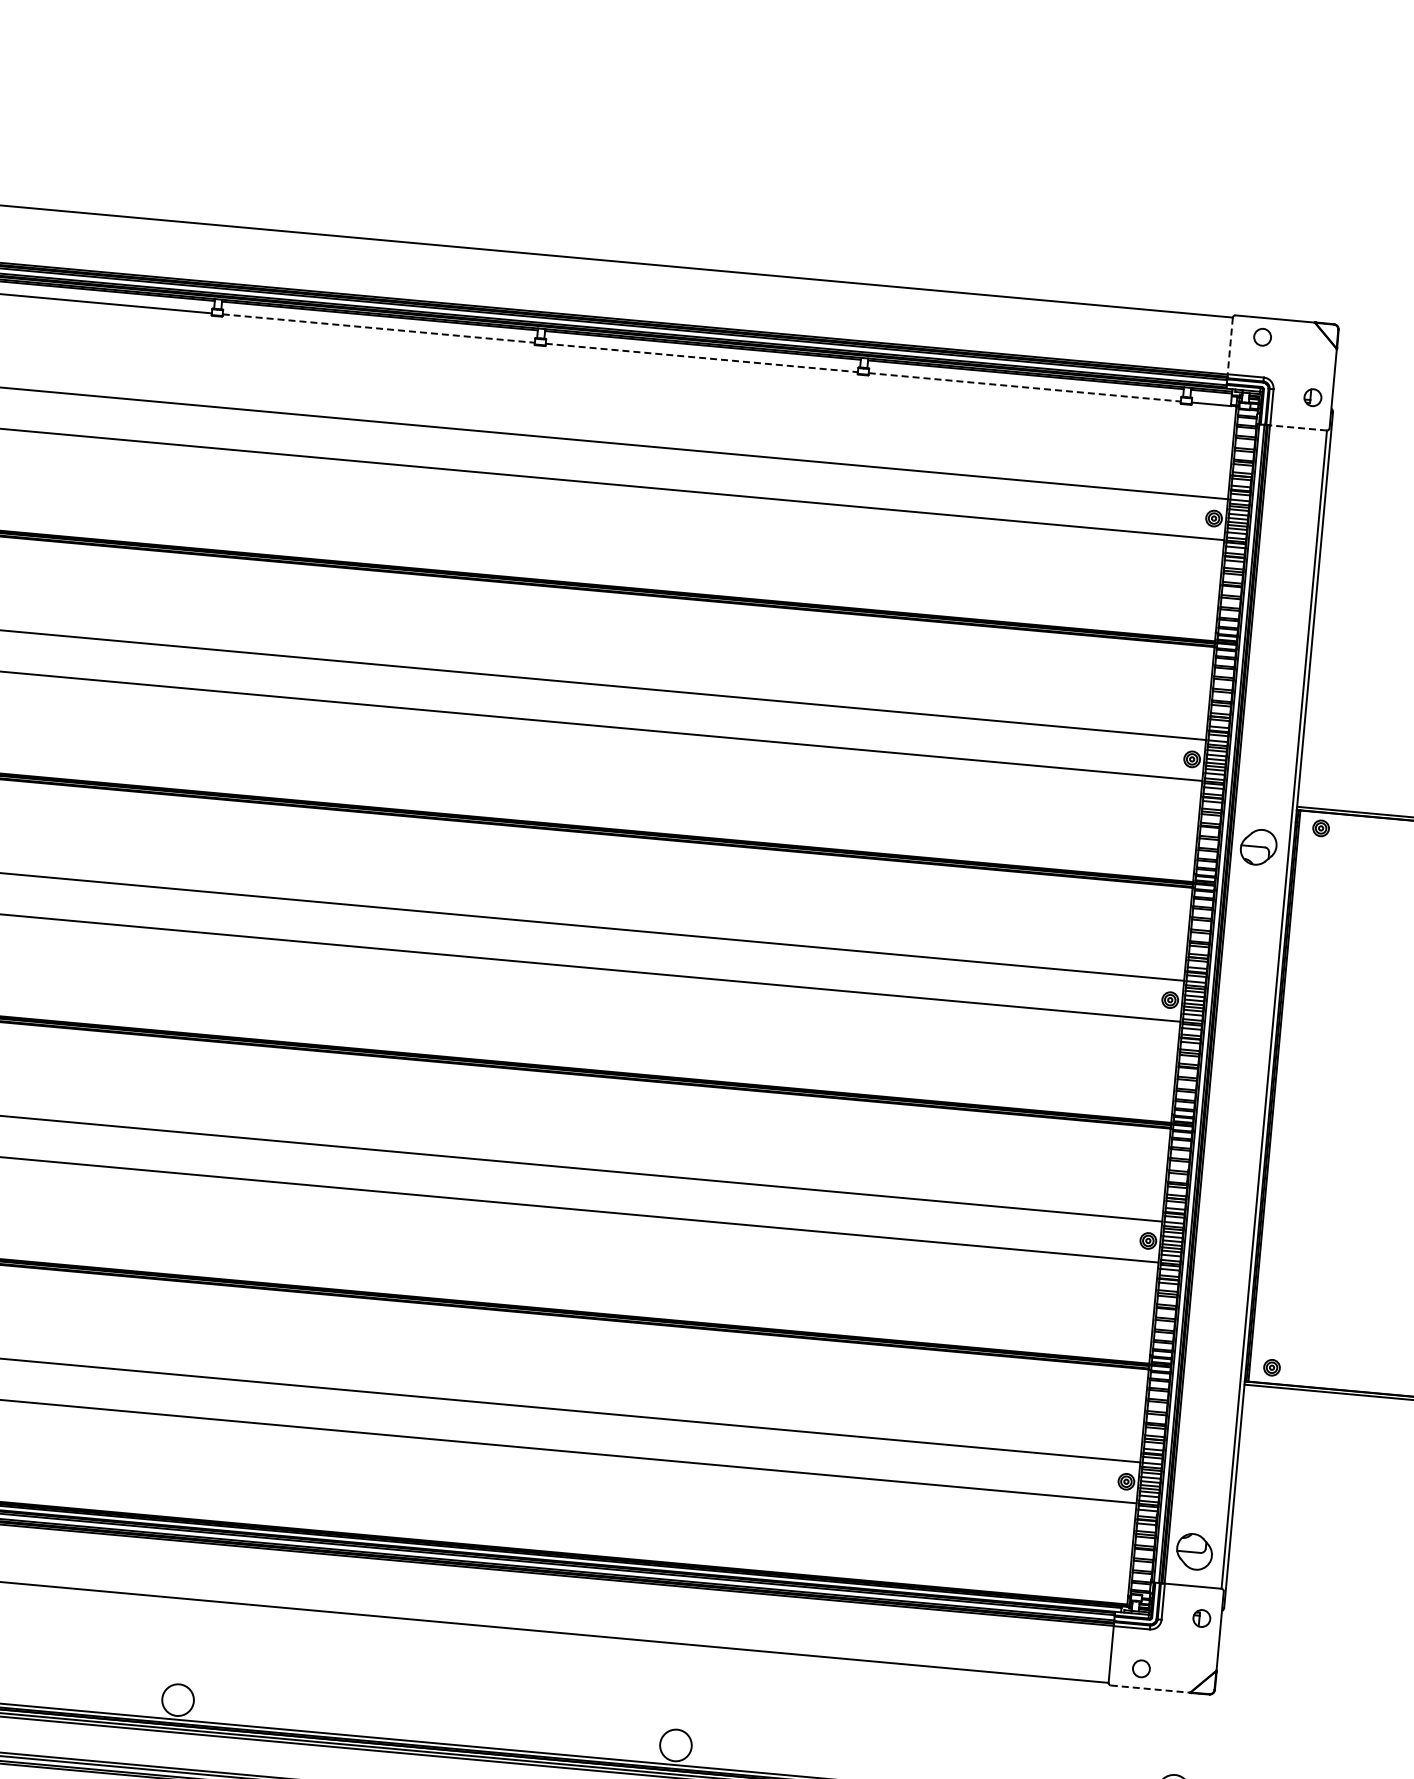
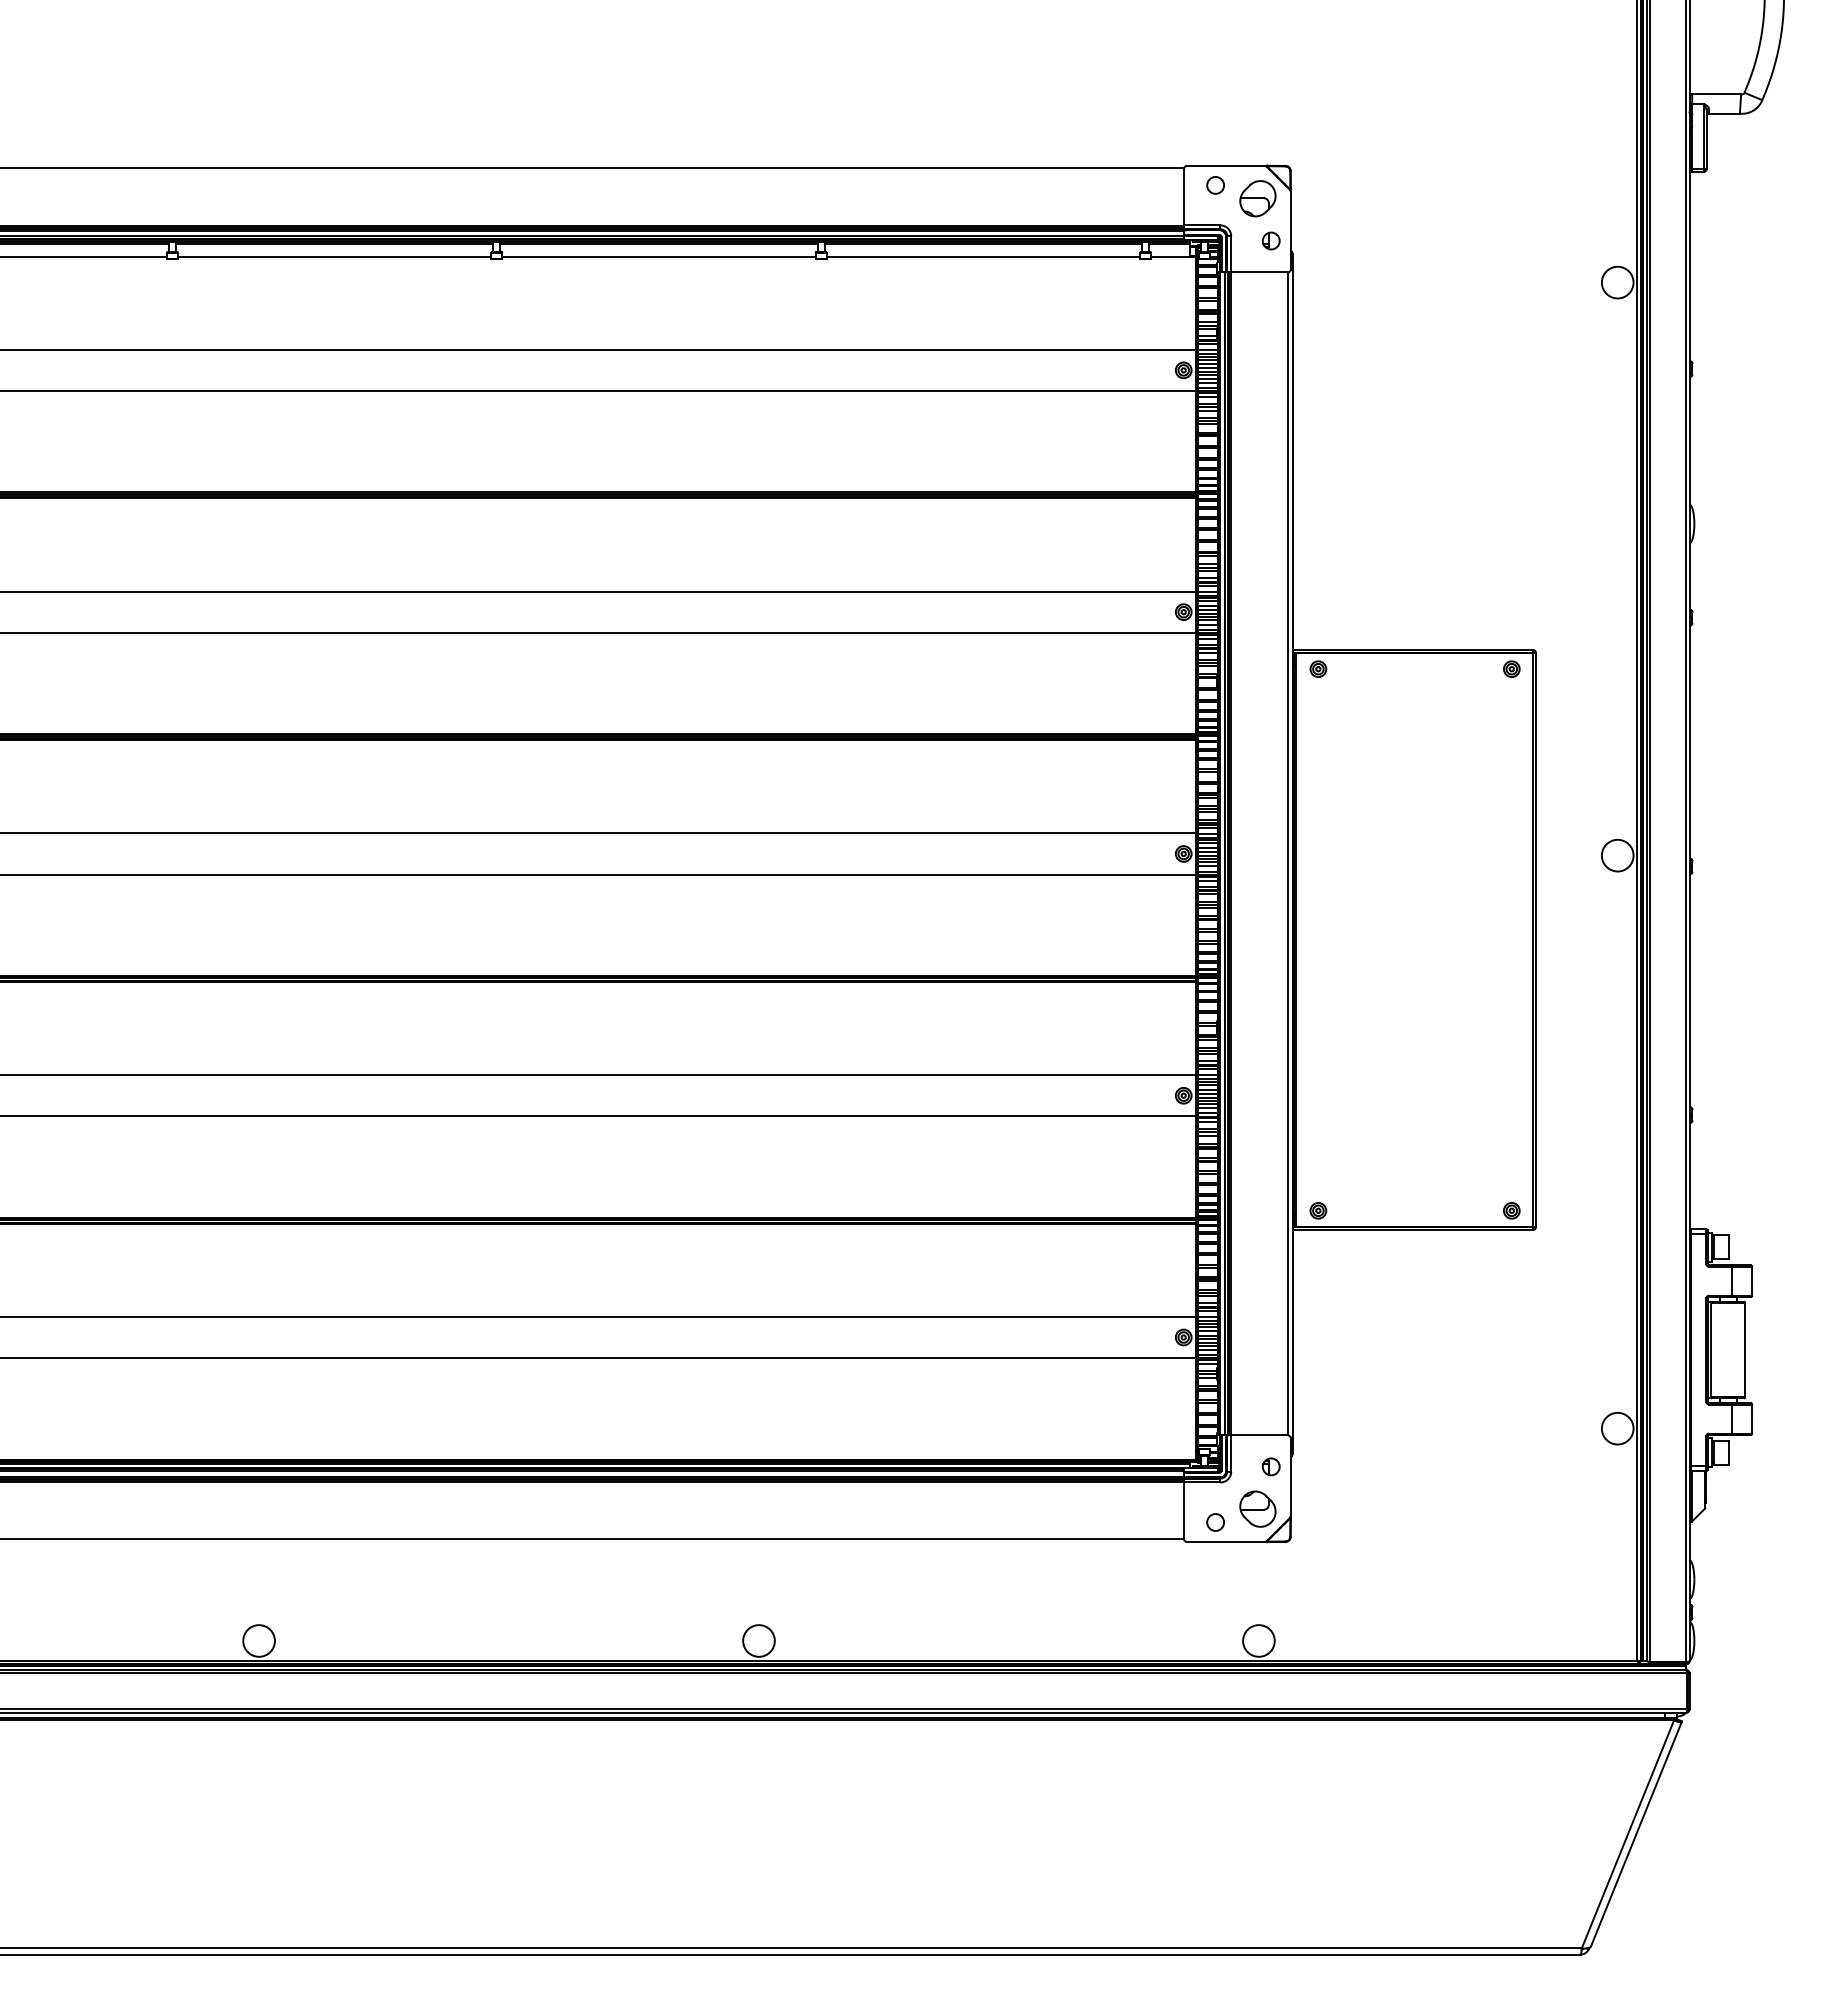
line: (378, 328) -> (334, 256), dashed -> solid
line: (1230, 346) -> (1184, 197), dashed -> solid
line: (702, 357) -> (659, 256), dashed -> solid
line: (1025, 387) -> (983, 256), dashed -> solid
line: (1298, 427) -> (1259, 272), dashed -> solid
part: (1258, 847) -> (1257, 198), moved
part: (1194, 1551) -> (1257, 1508), moved
line: (1150, 1688) -> (1226, 1541), dashed -> solid

